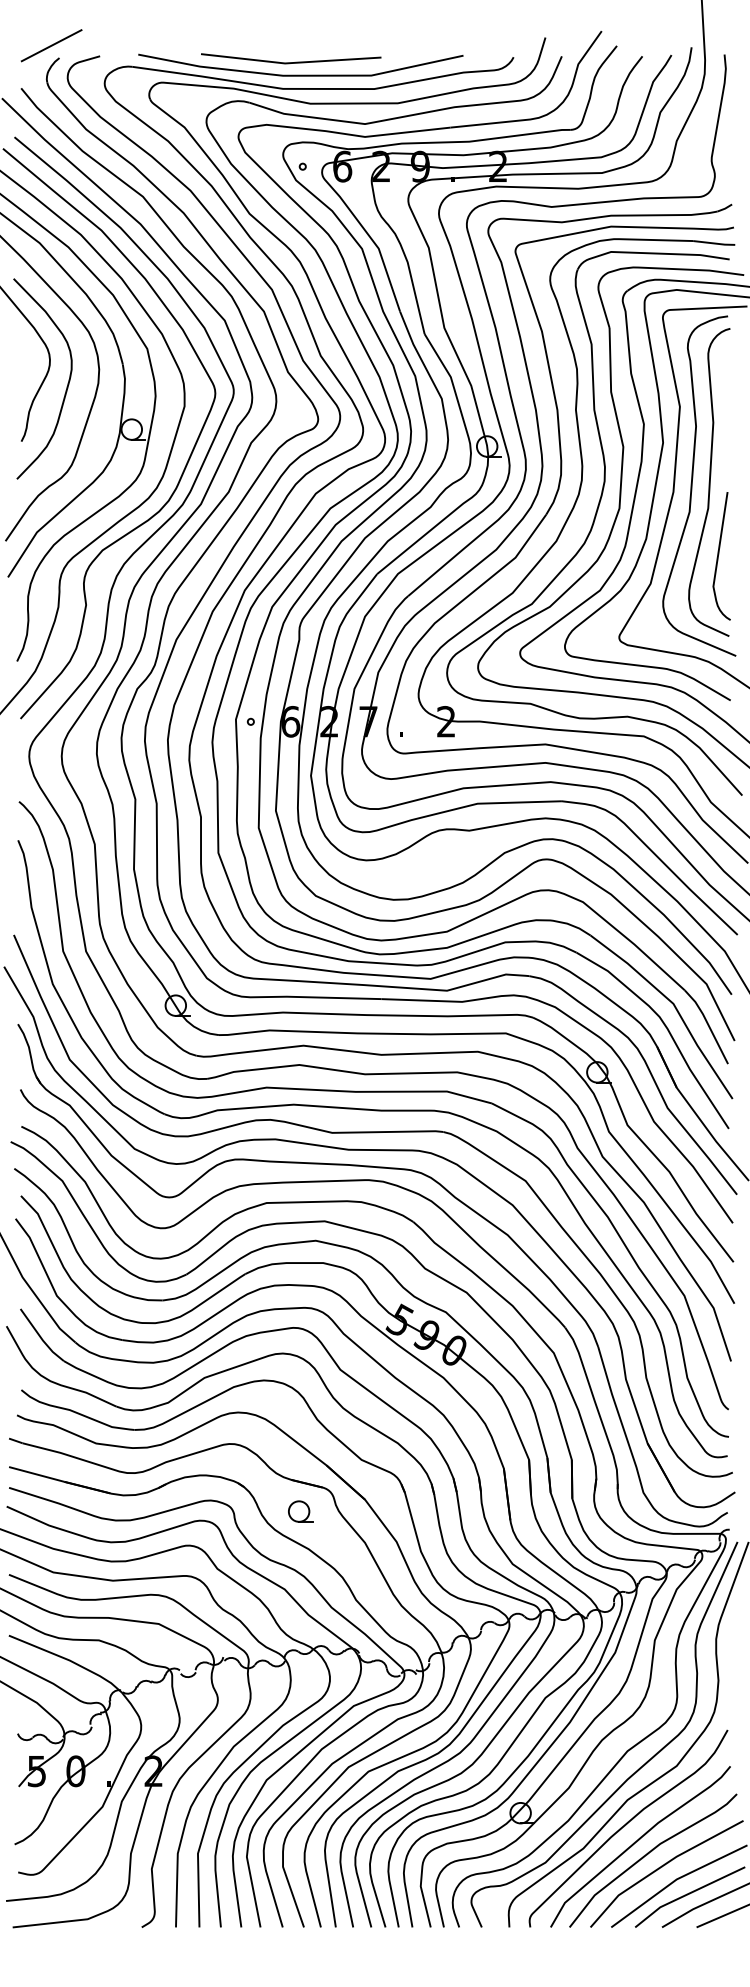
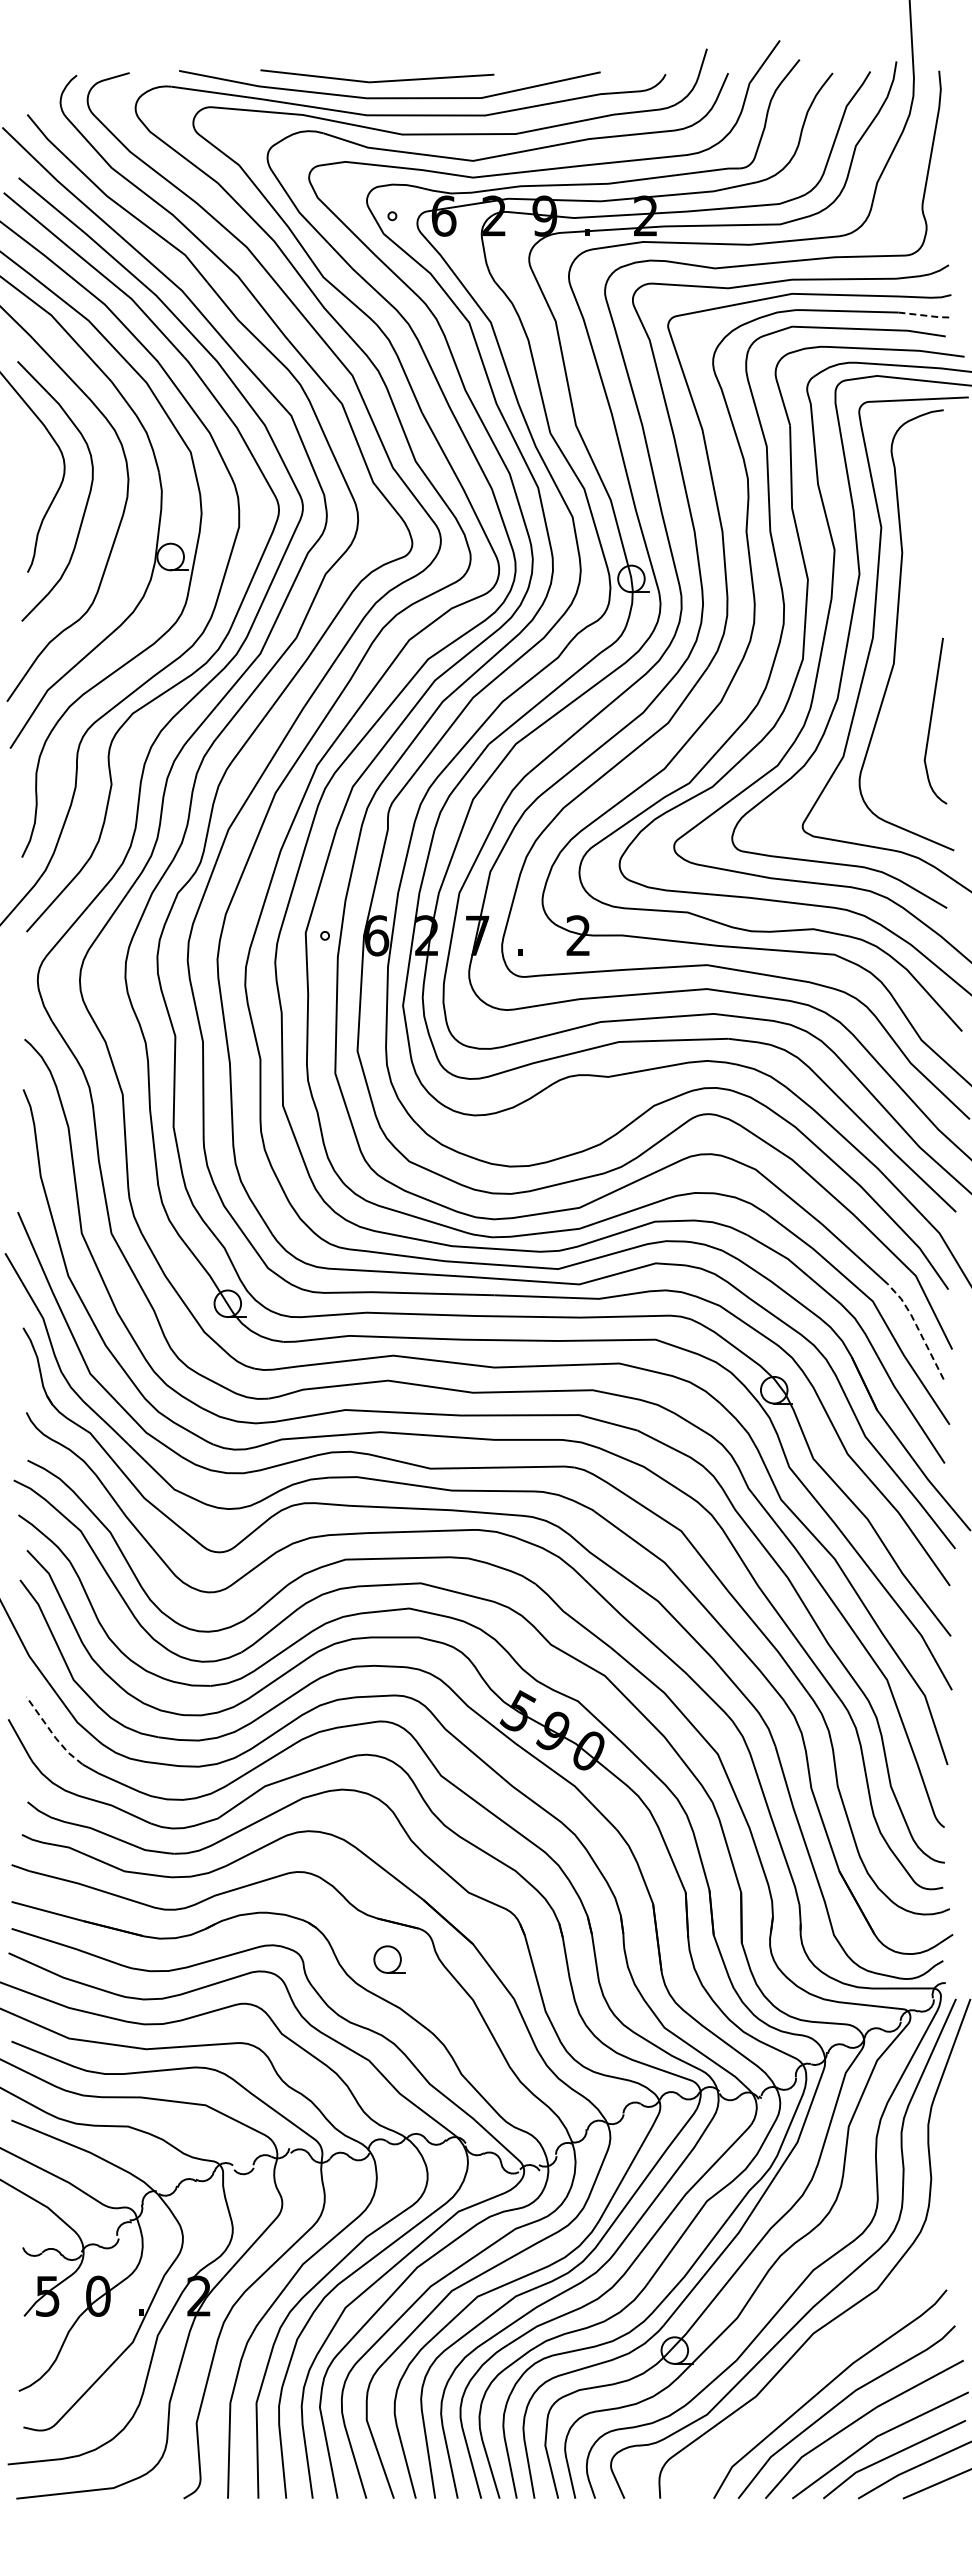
line: (51, 45) -> (66, 59), removed
line: (714, 243) -> (926, 315), solid -> dashed
curve: (709, 482) -> (919, 625), removed
line: (707, 1024) -> (917, 1328), solid -> dashed
line: (40, 1337) -> (52, 1734), solid -> dashed
curve: (626, 1825) -> (811, 2366), removed

